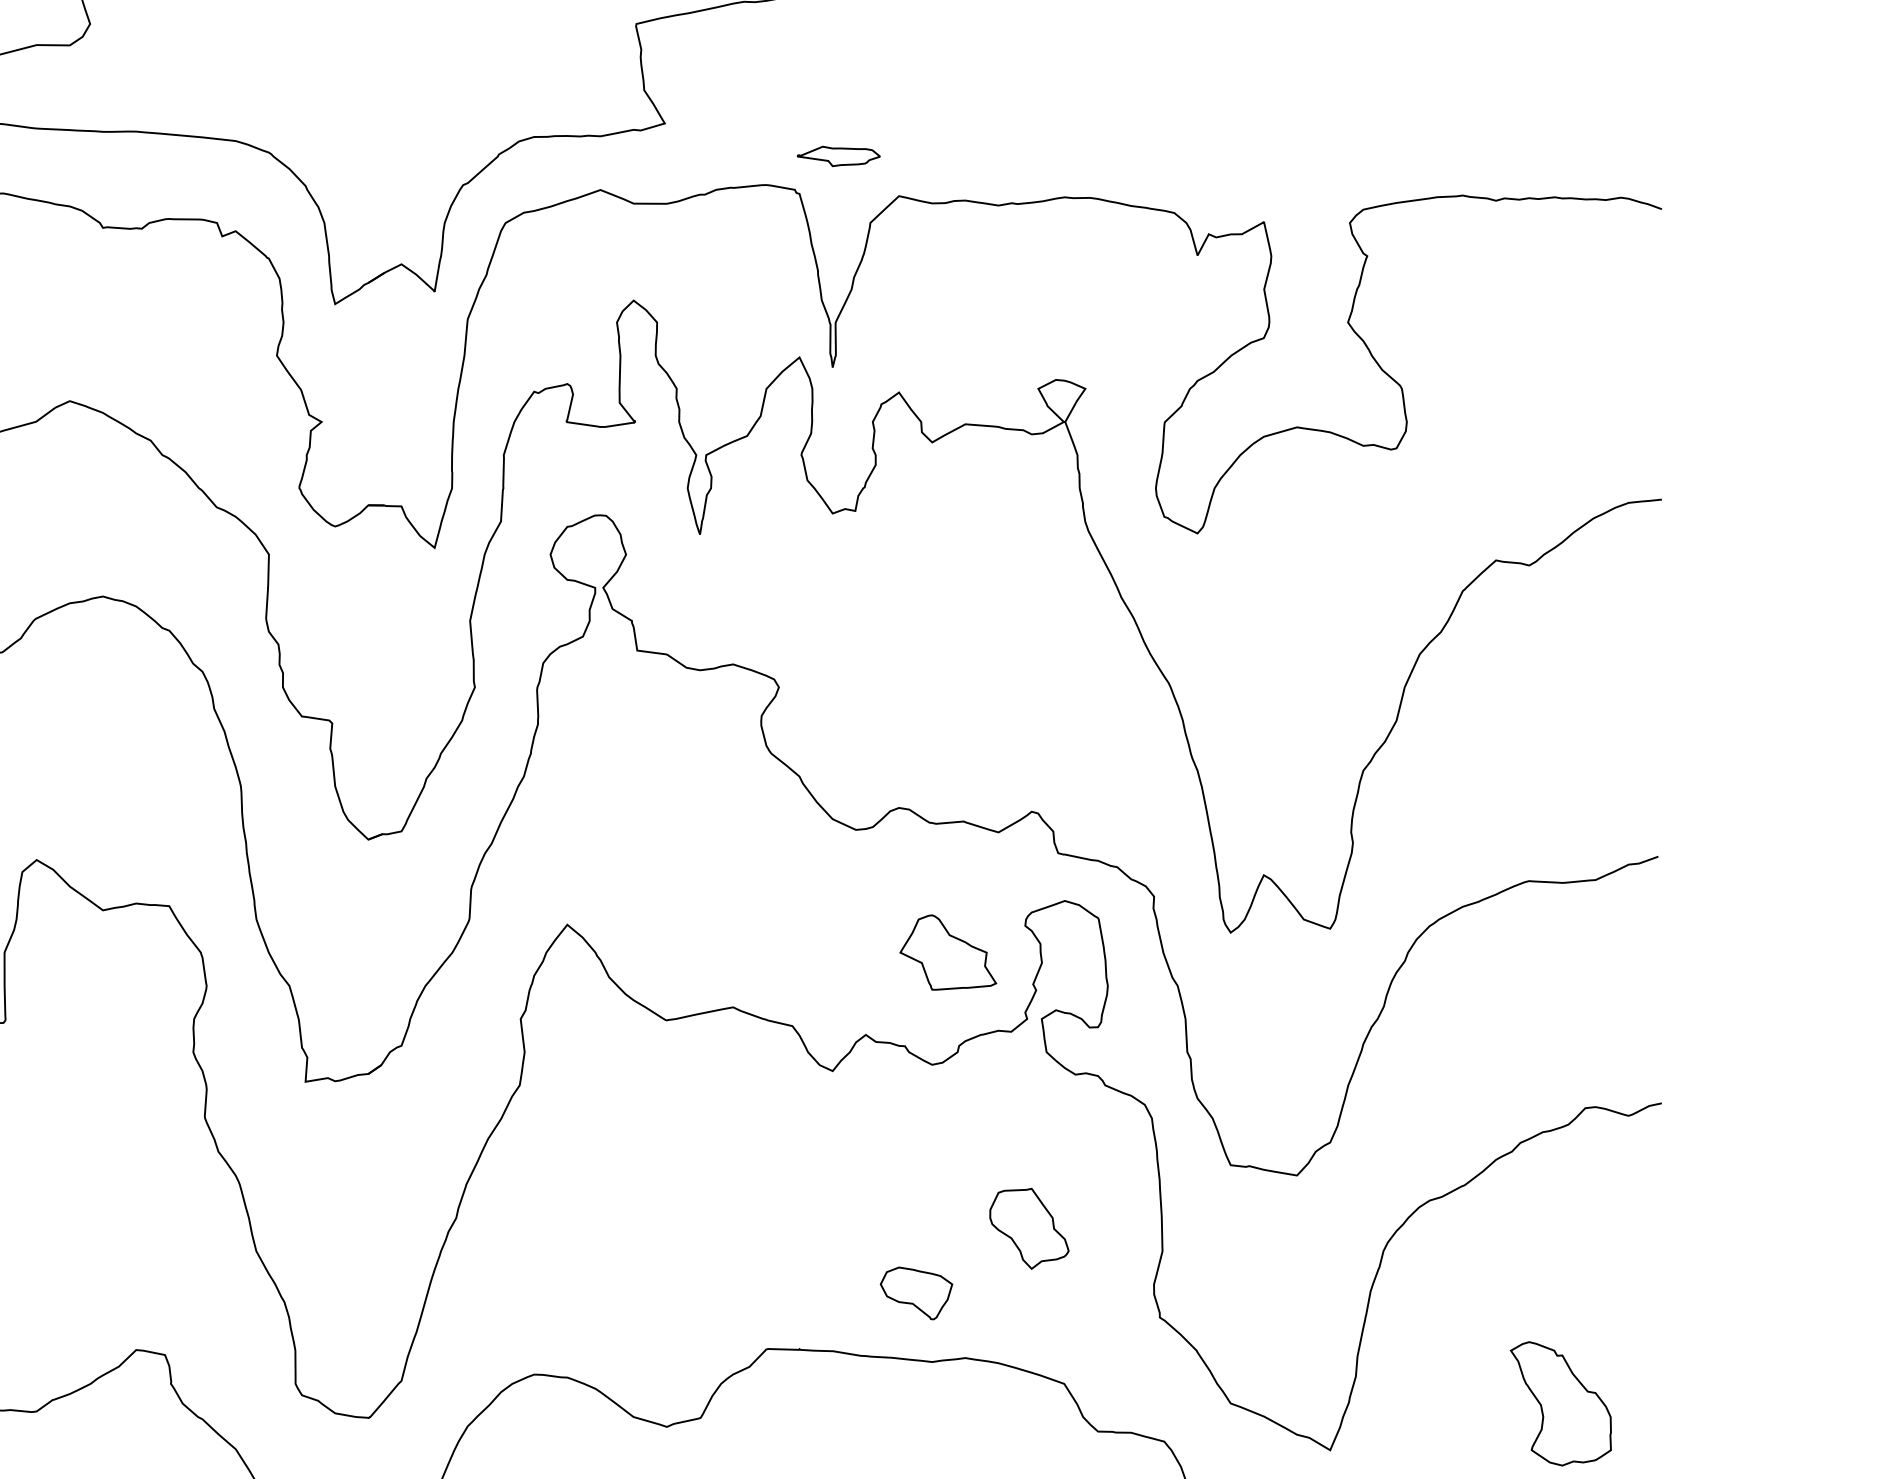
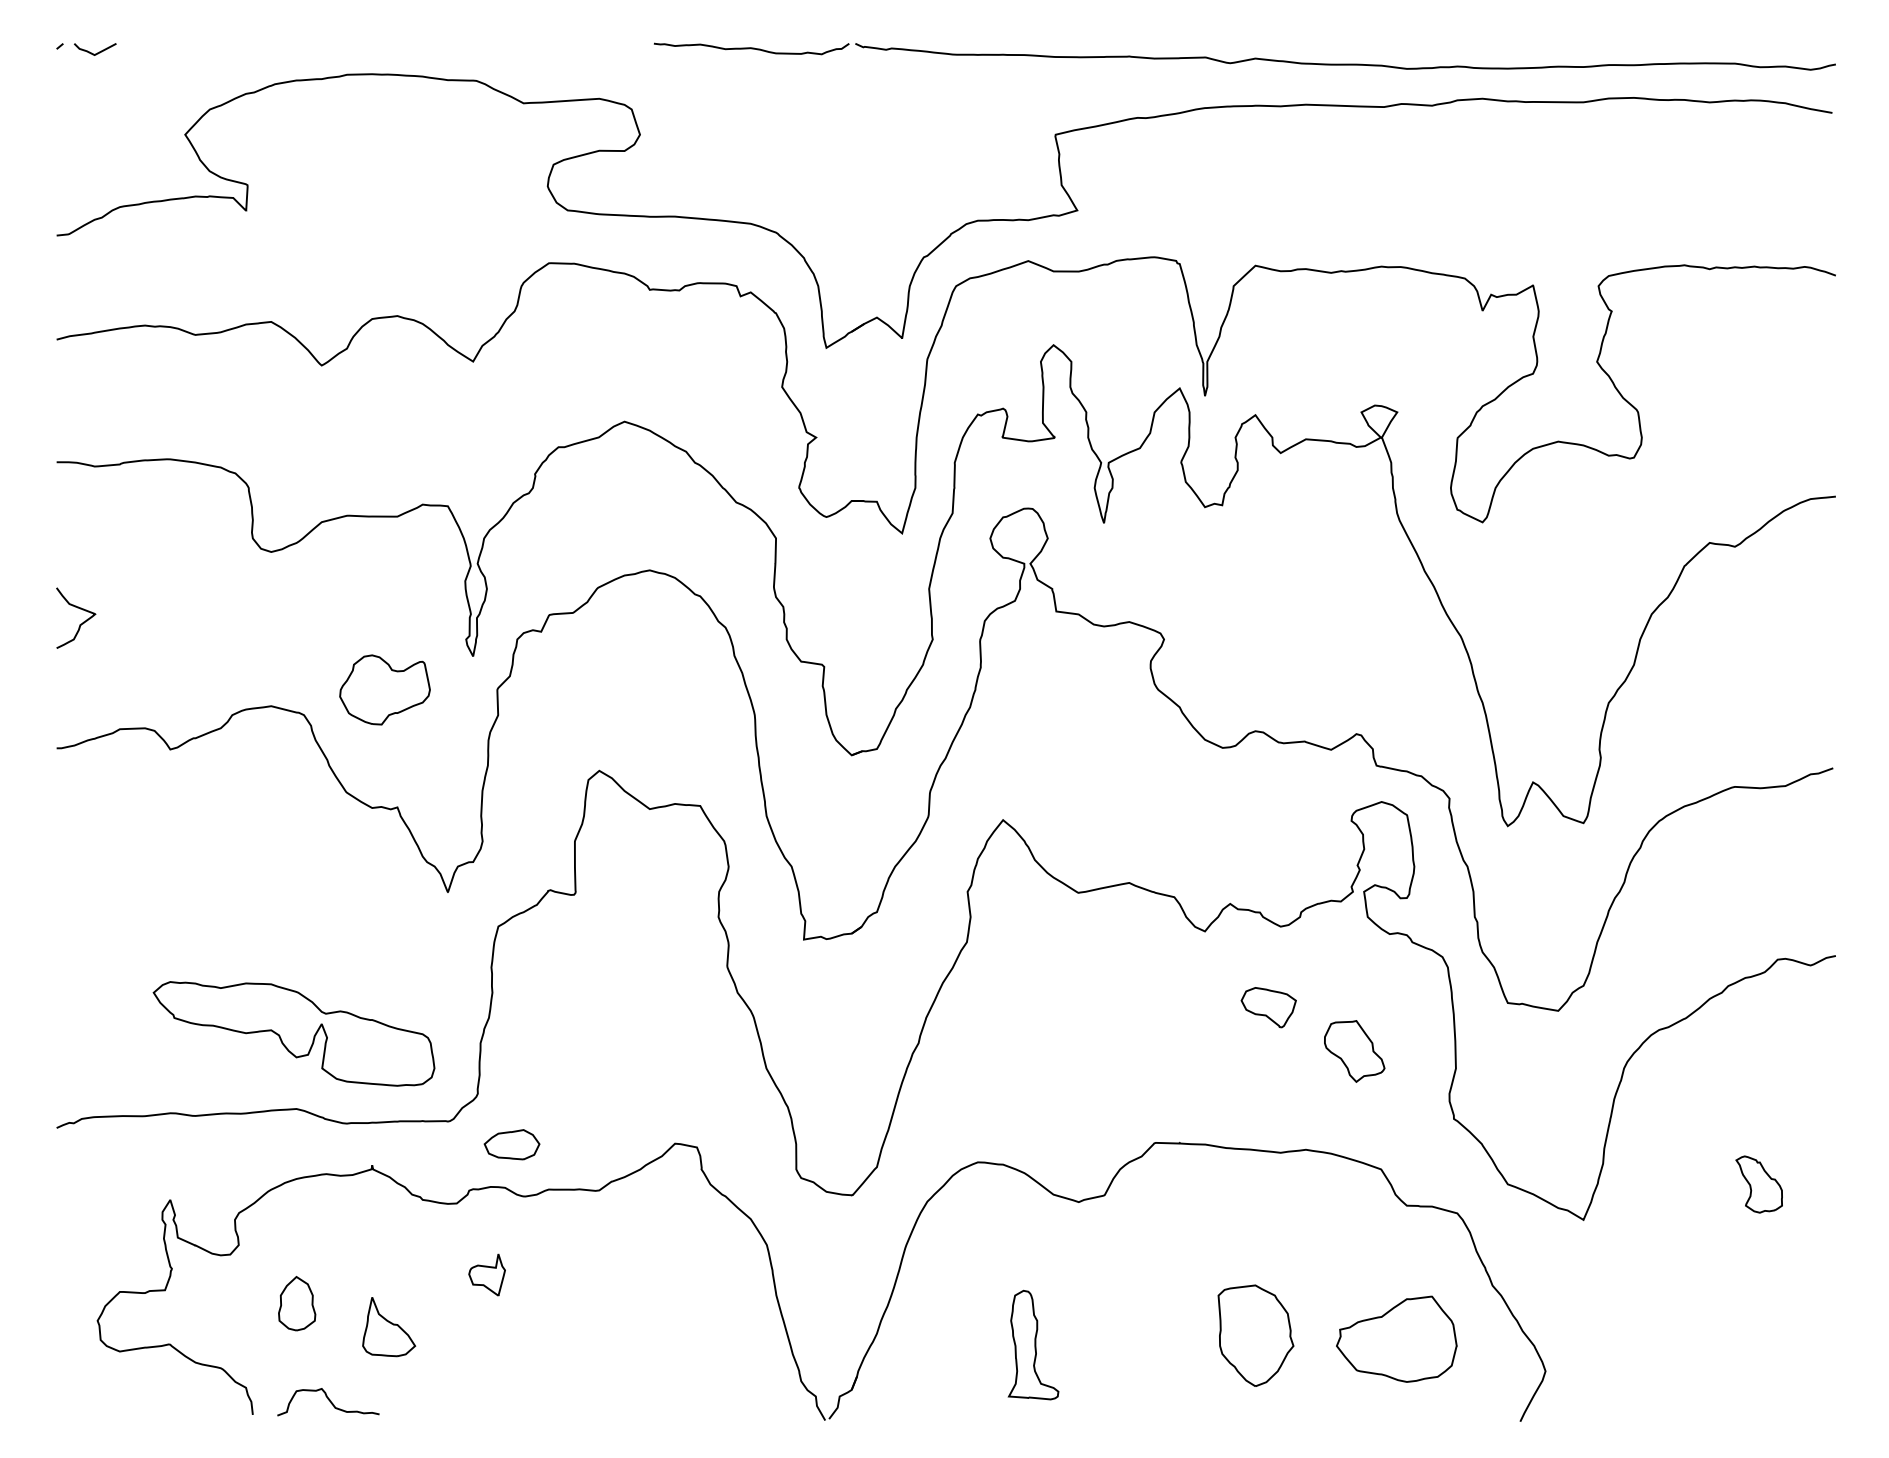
part: (838, 156) -> (1209, 235), removed
part: (947, 952) -> (1292, 841), removed
part: (916, 1293) -> (1268, 1007), moved
part: (1561, 1403) -> (1759, 1184), size x0.6

